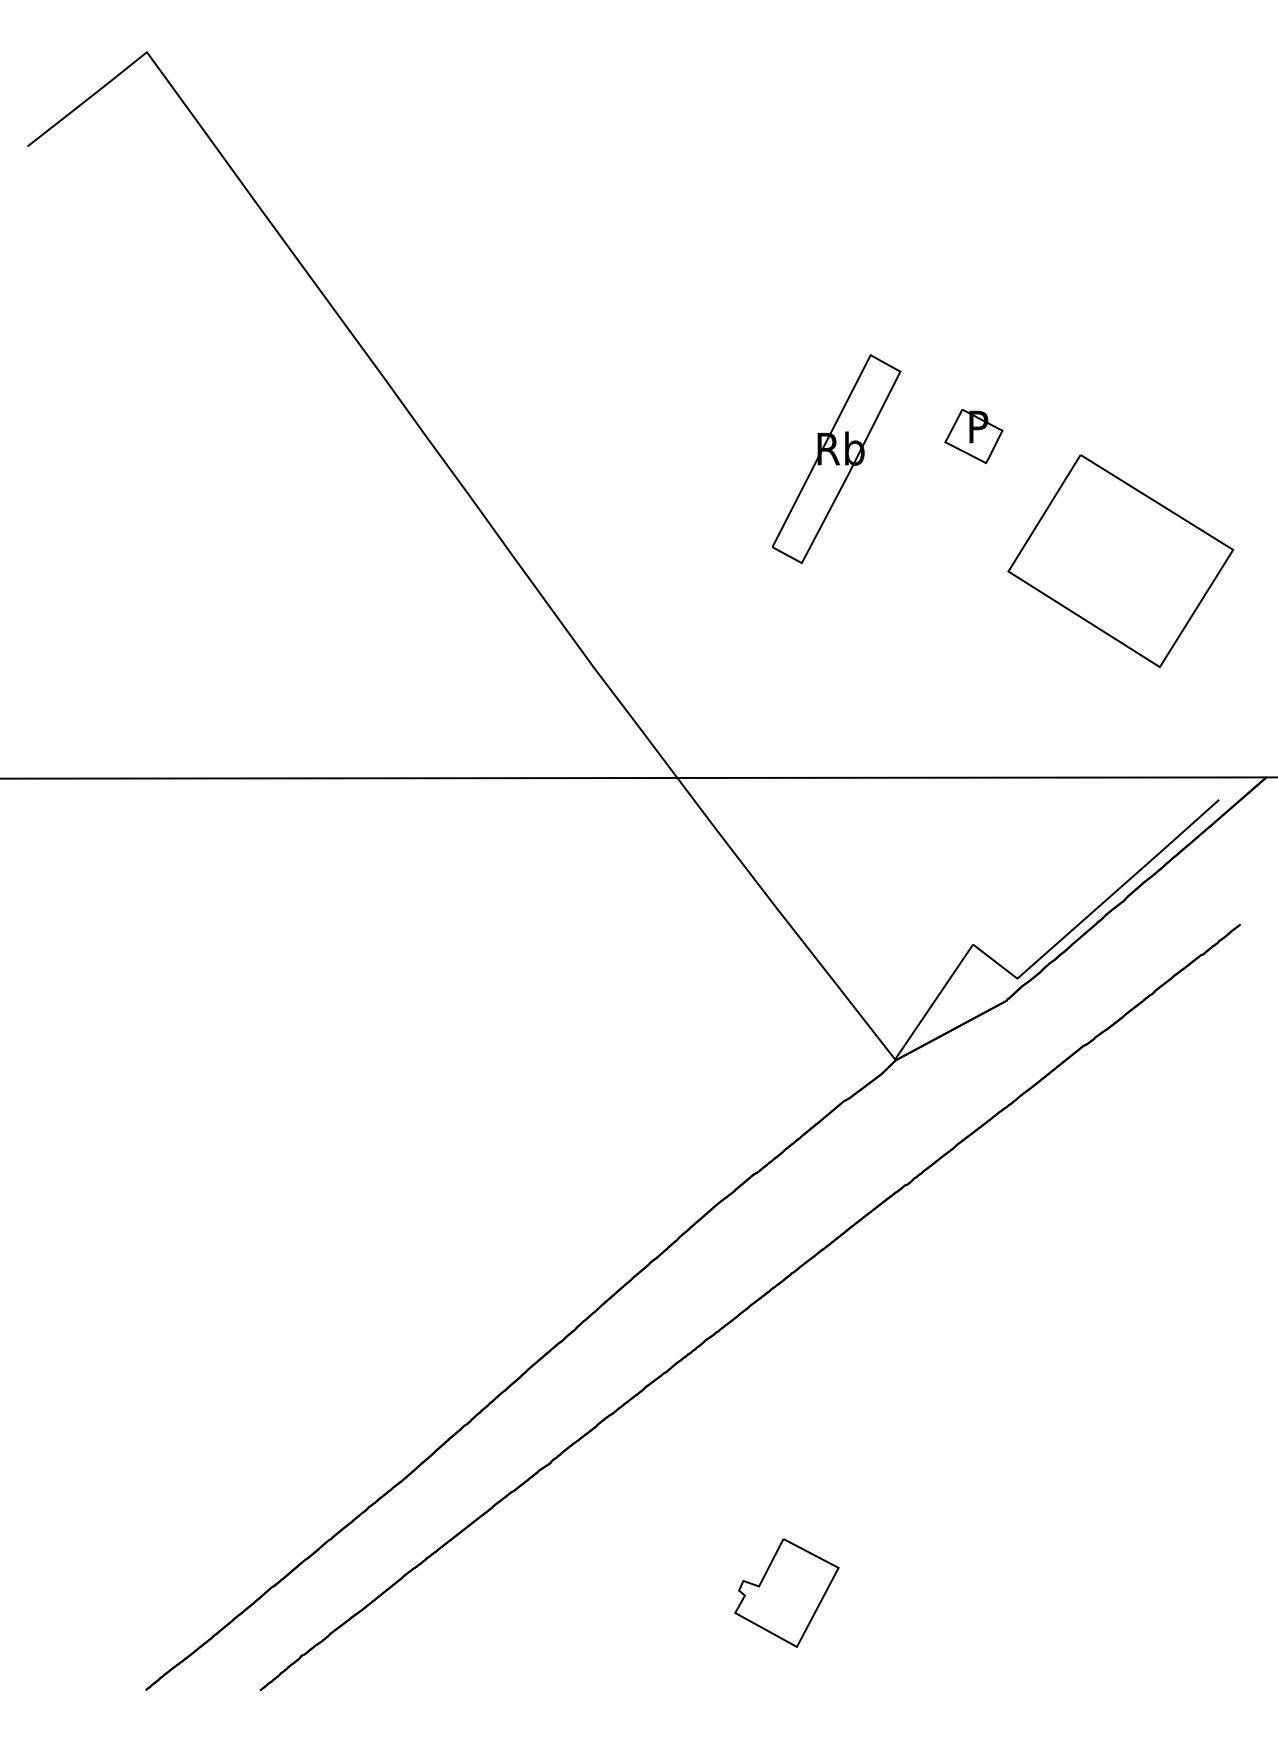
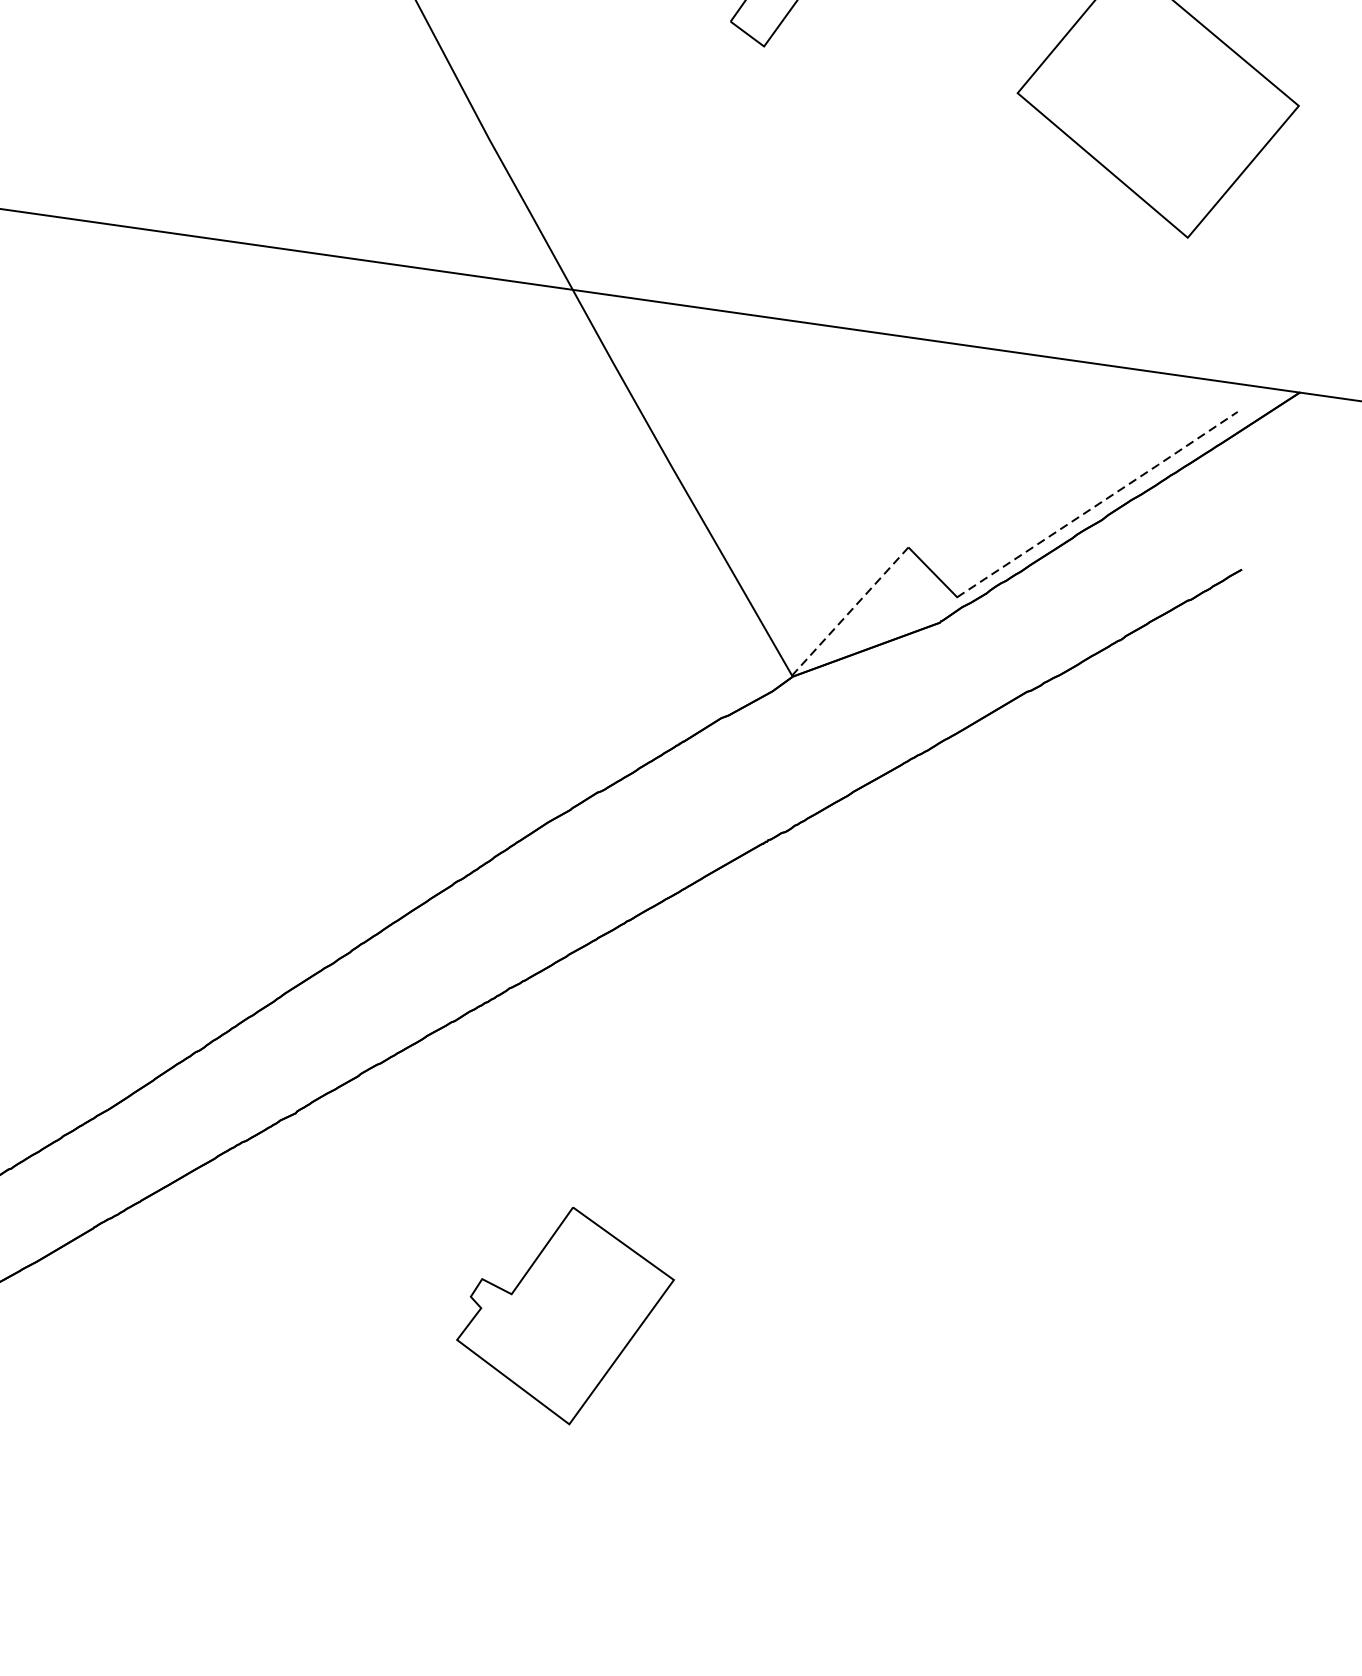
line: (1119, 888) -> (1099, 503), solid -> dashed
line: (933, 1003) -> (849, 613), solid -> dashed
part: (786, 1592) -> (564, 1314), size x1.6

